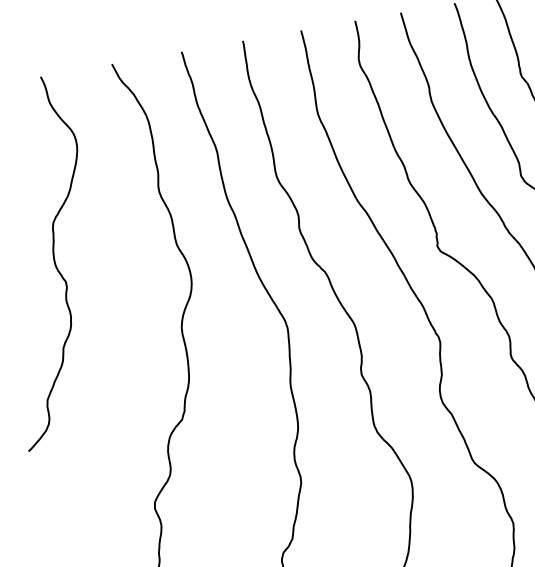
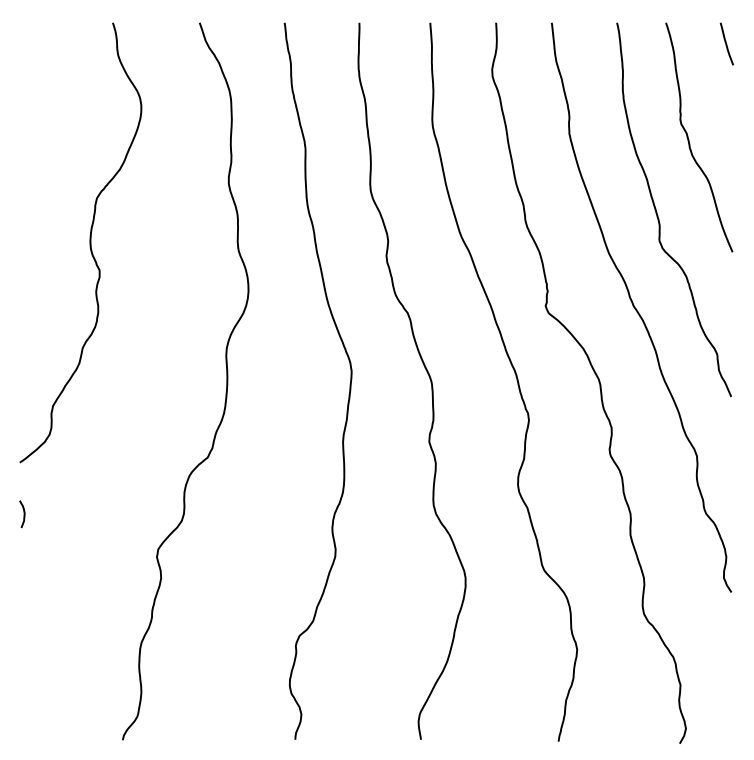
curve: (39, 492) -> (23, 513), added

